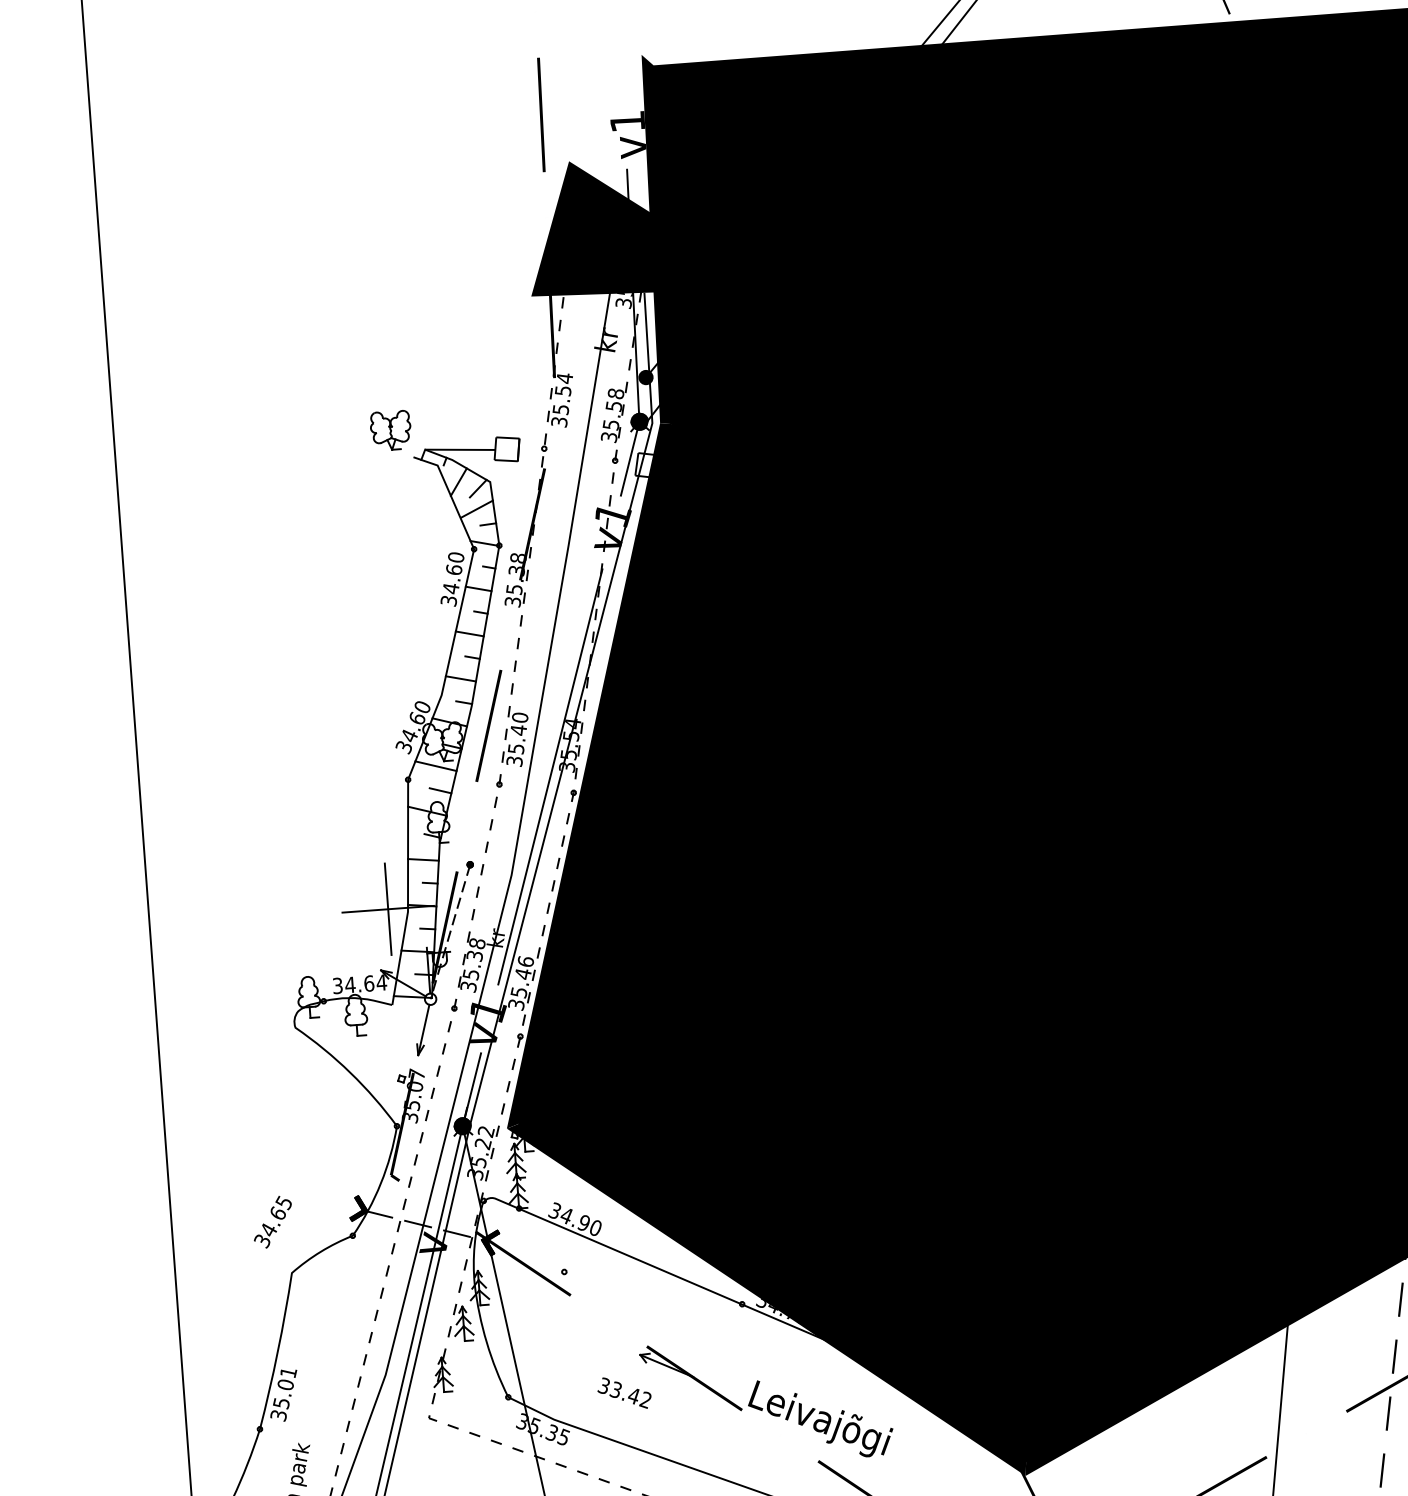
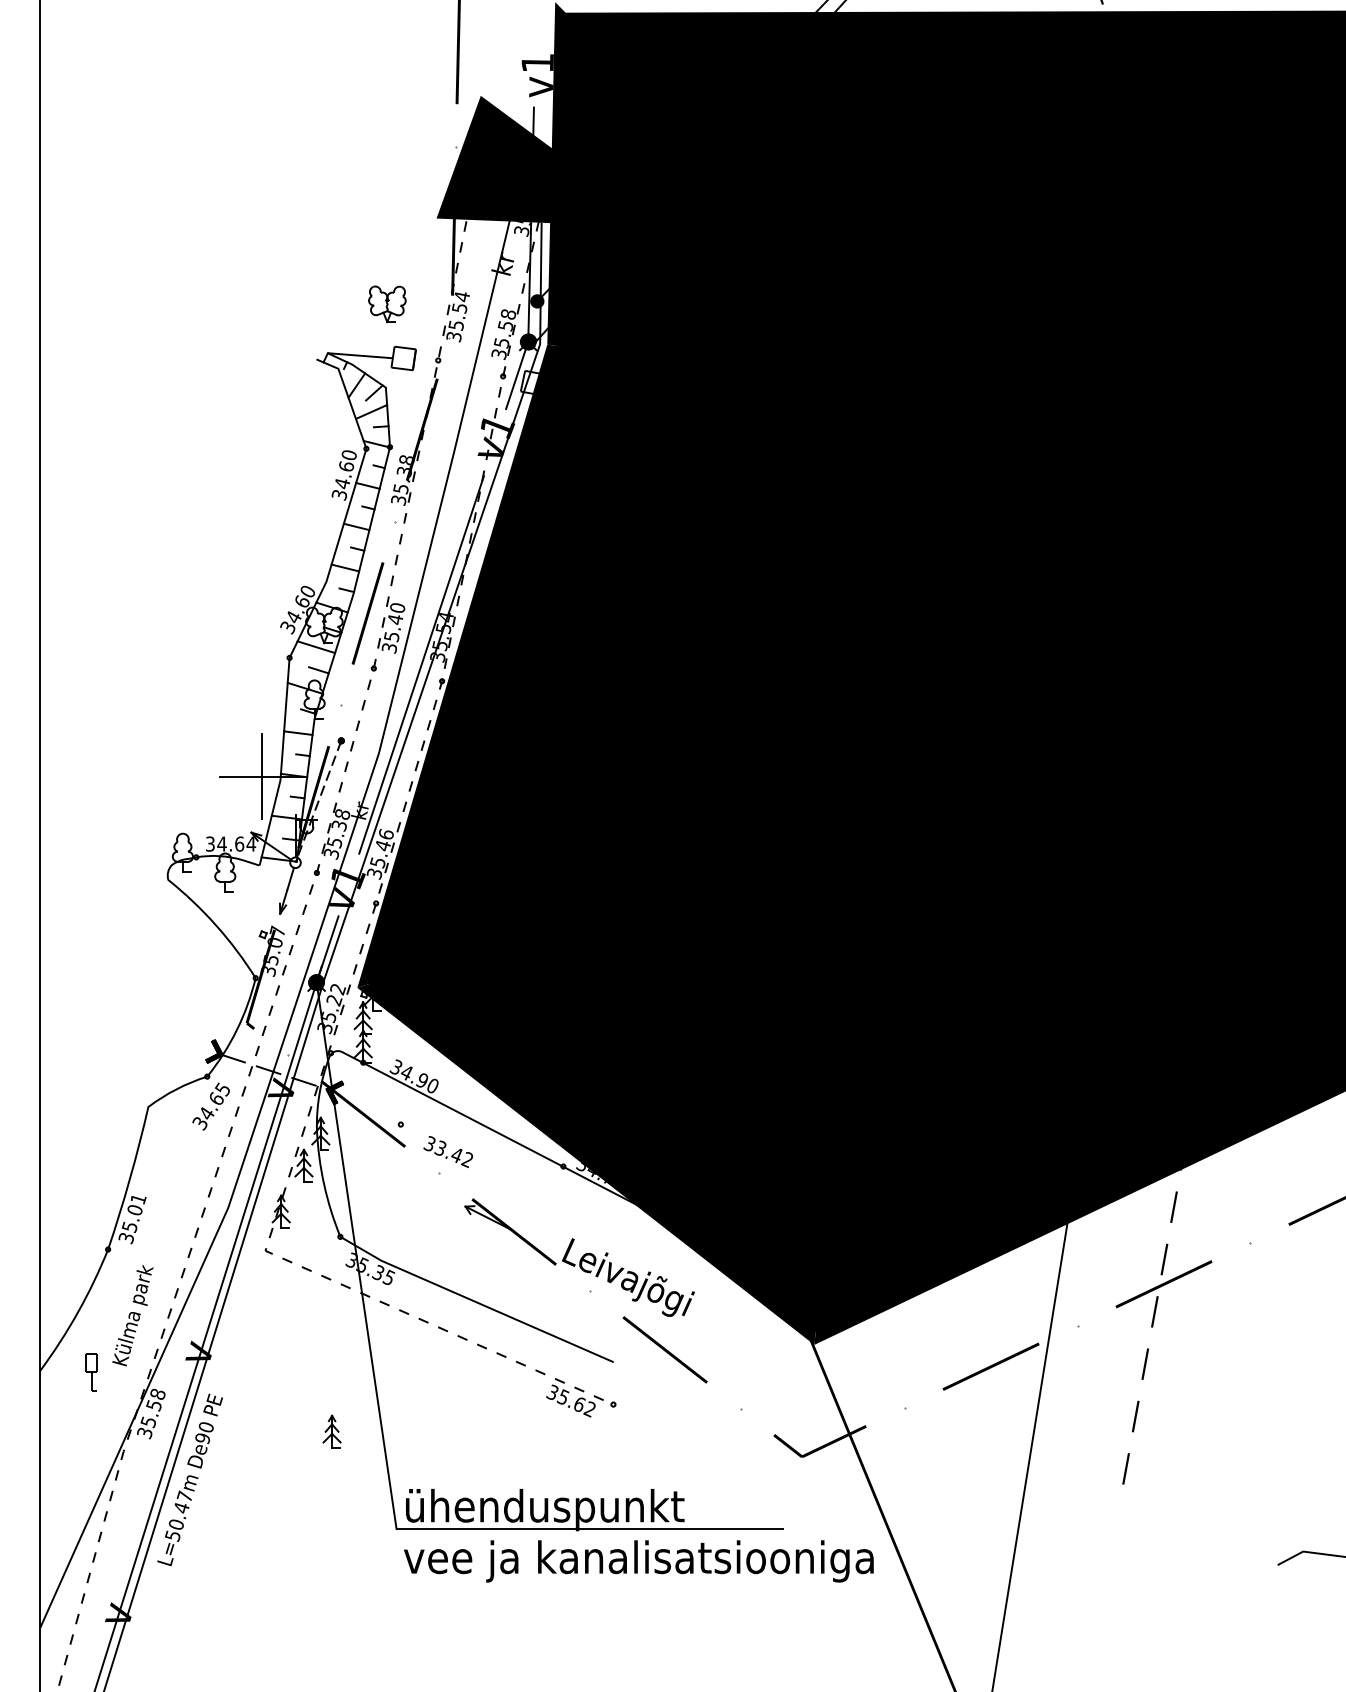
part: (391, 430) -> (387, 304), moved
text: (272, 1222) -> (210, 1106), moved
text: (623, 1392) -> (447, 1151), moved

